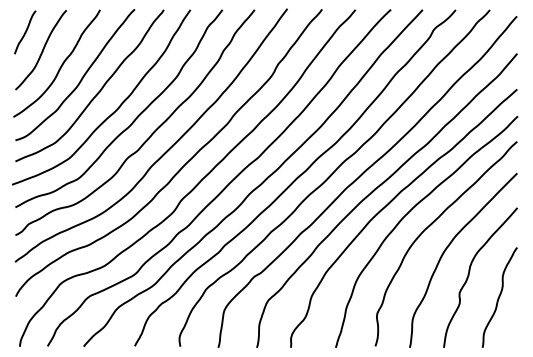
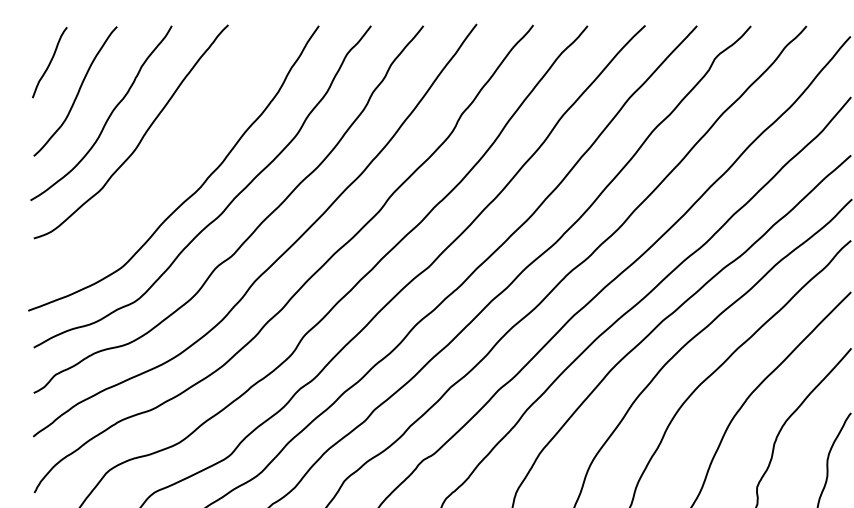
curve: (97, 92) -> (167, 160), removed

